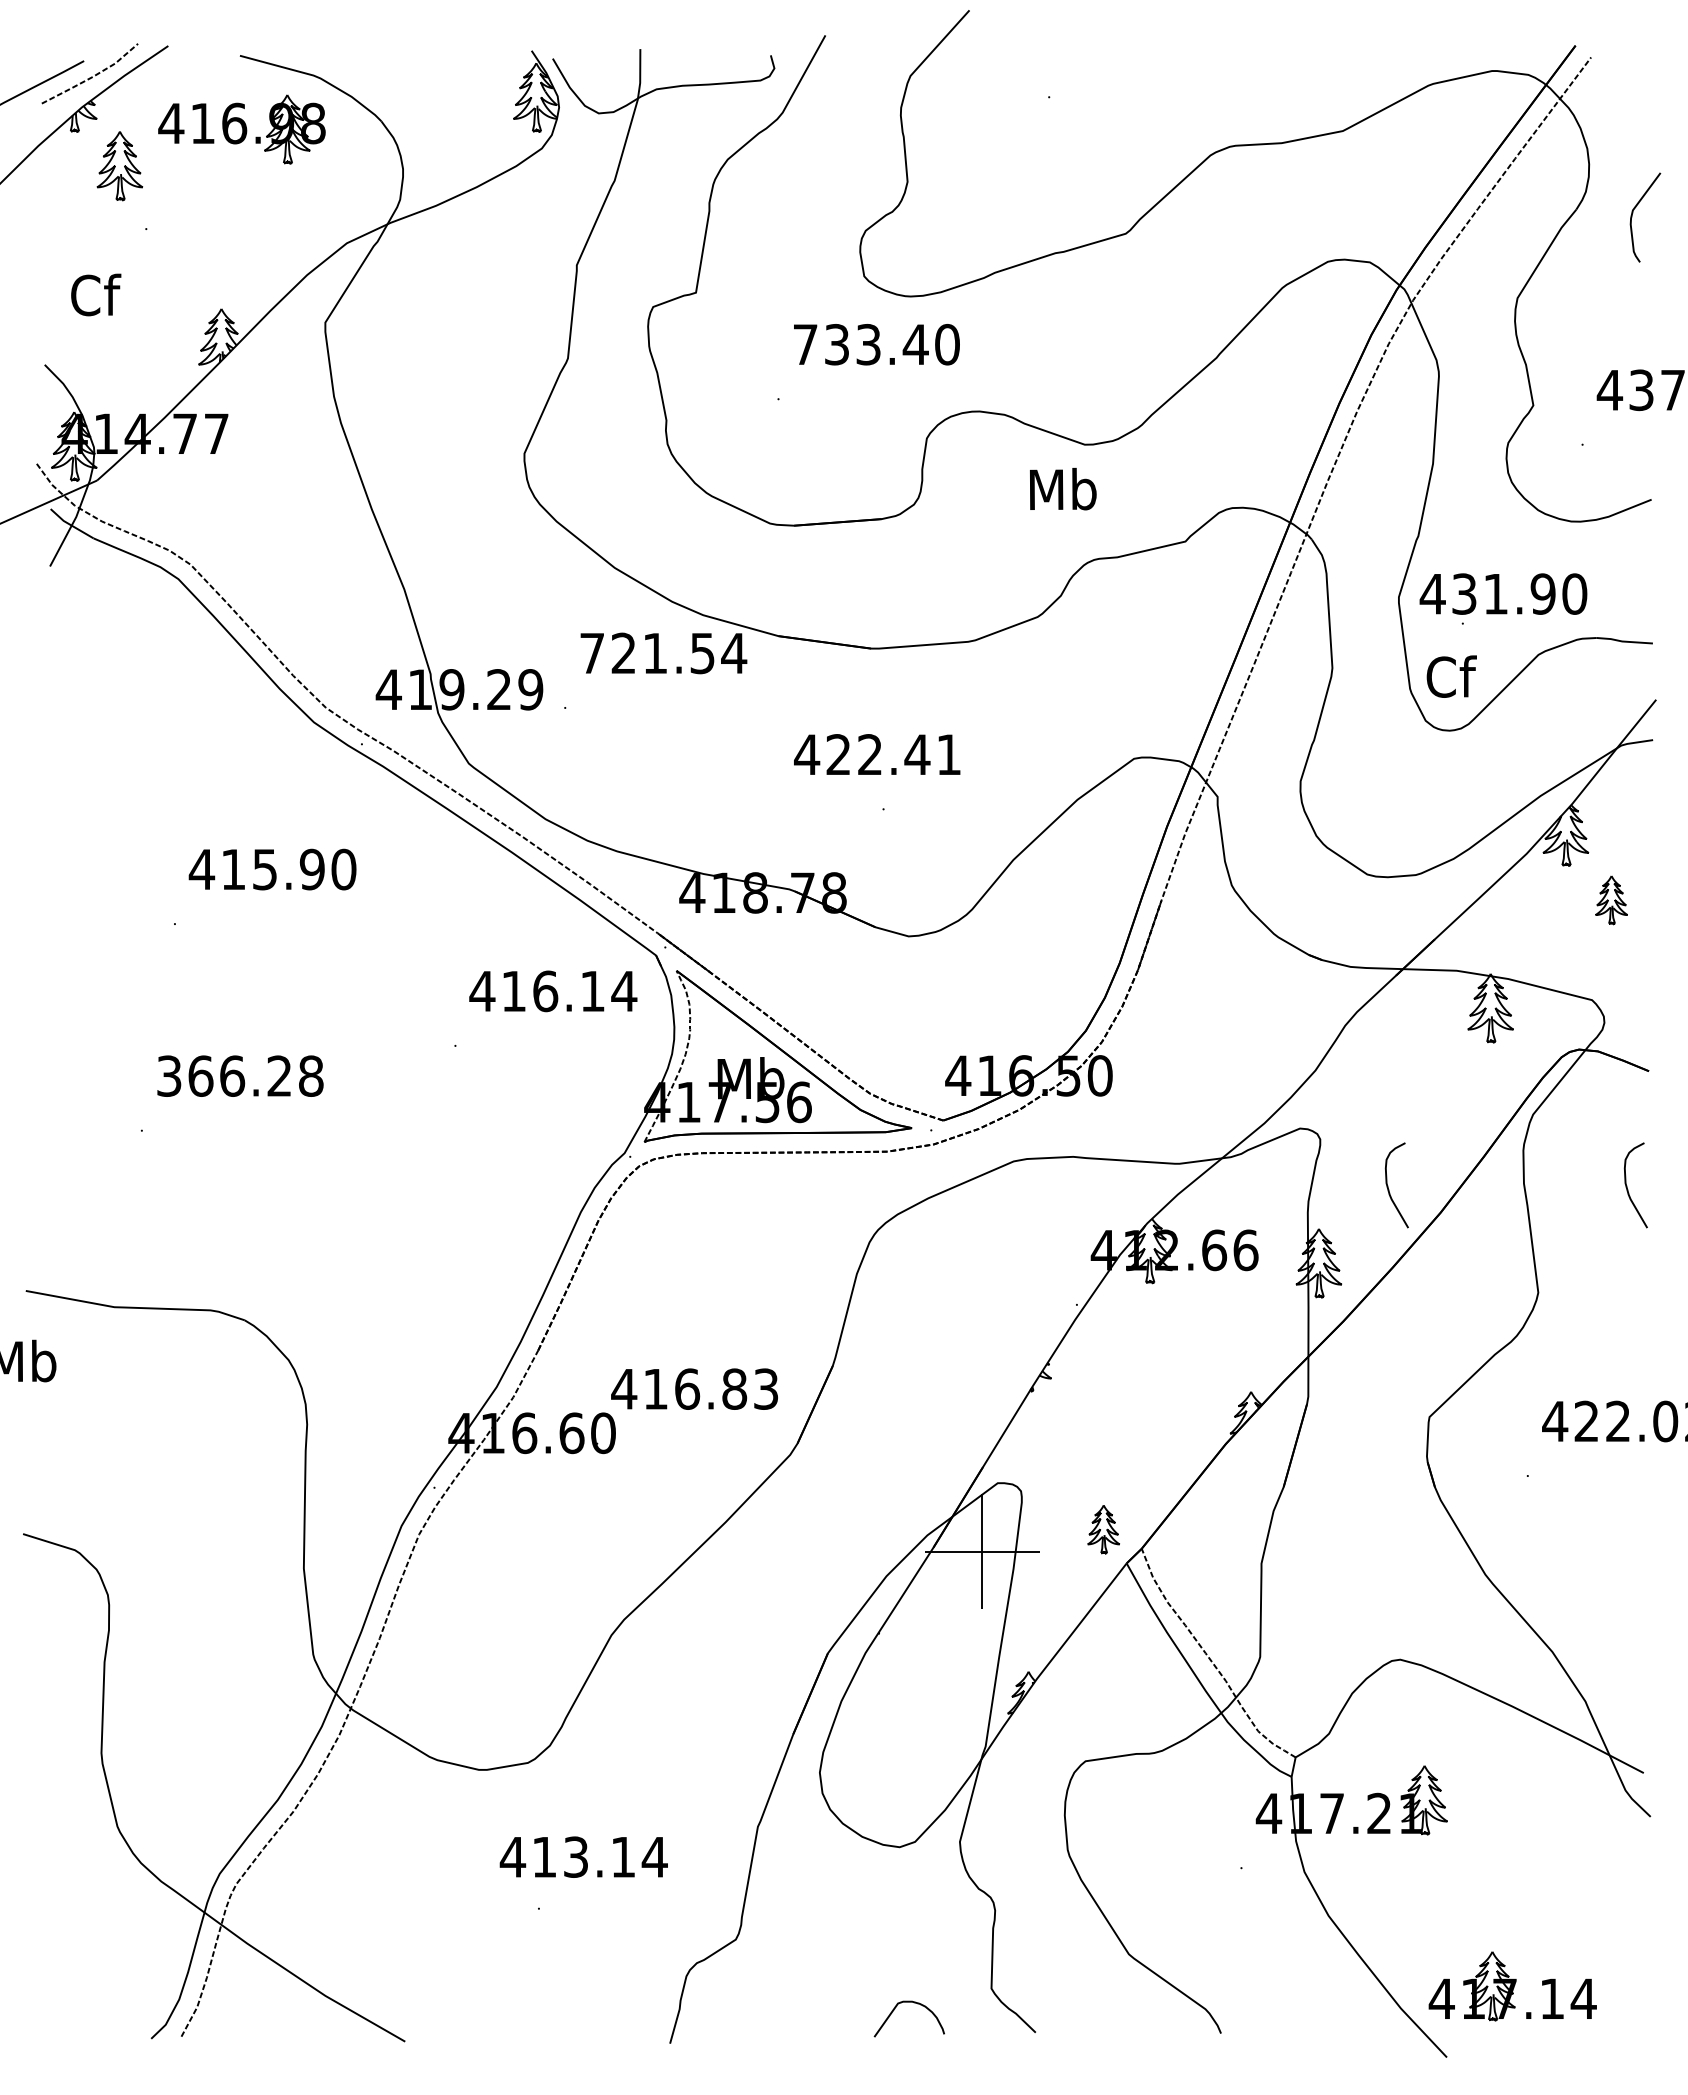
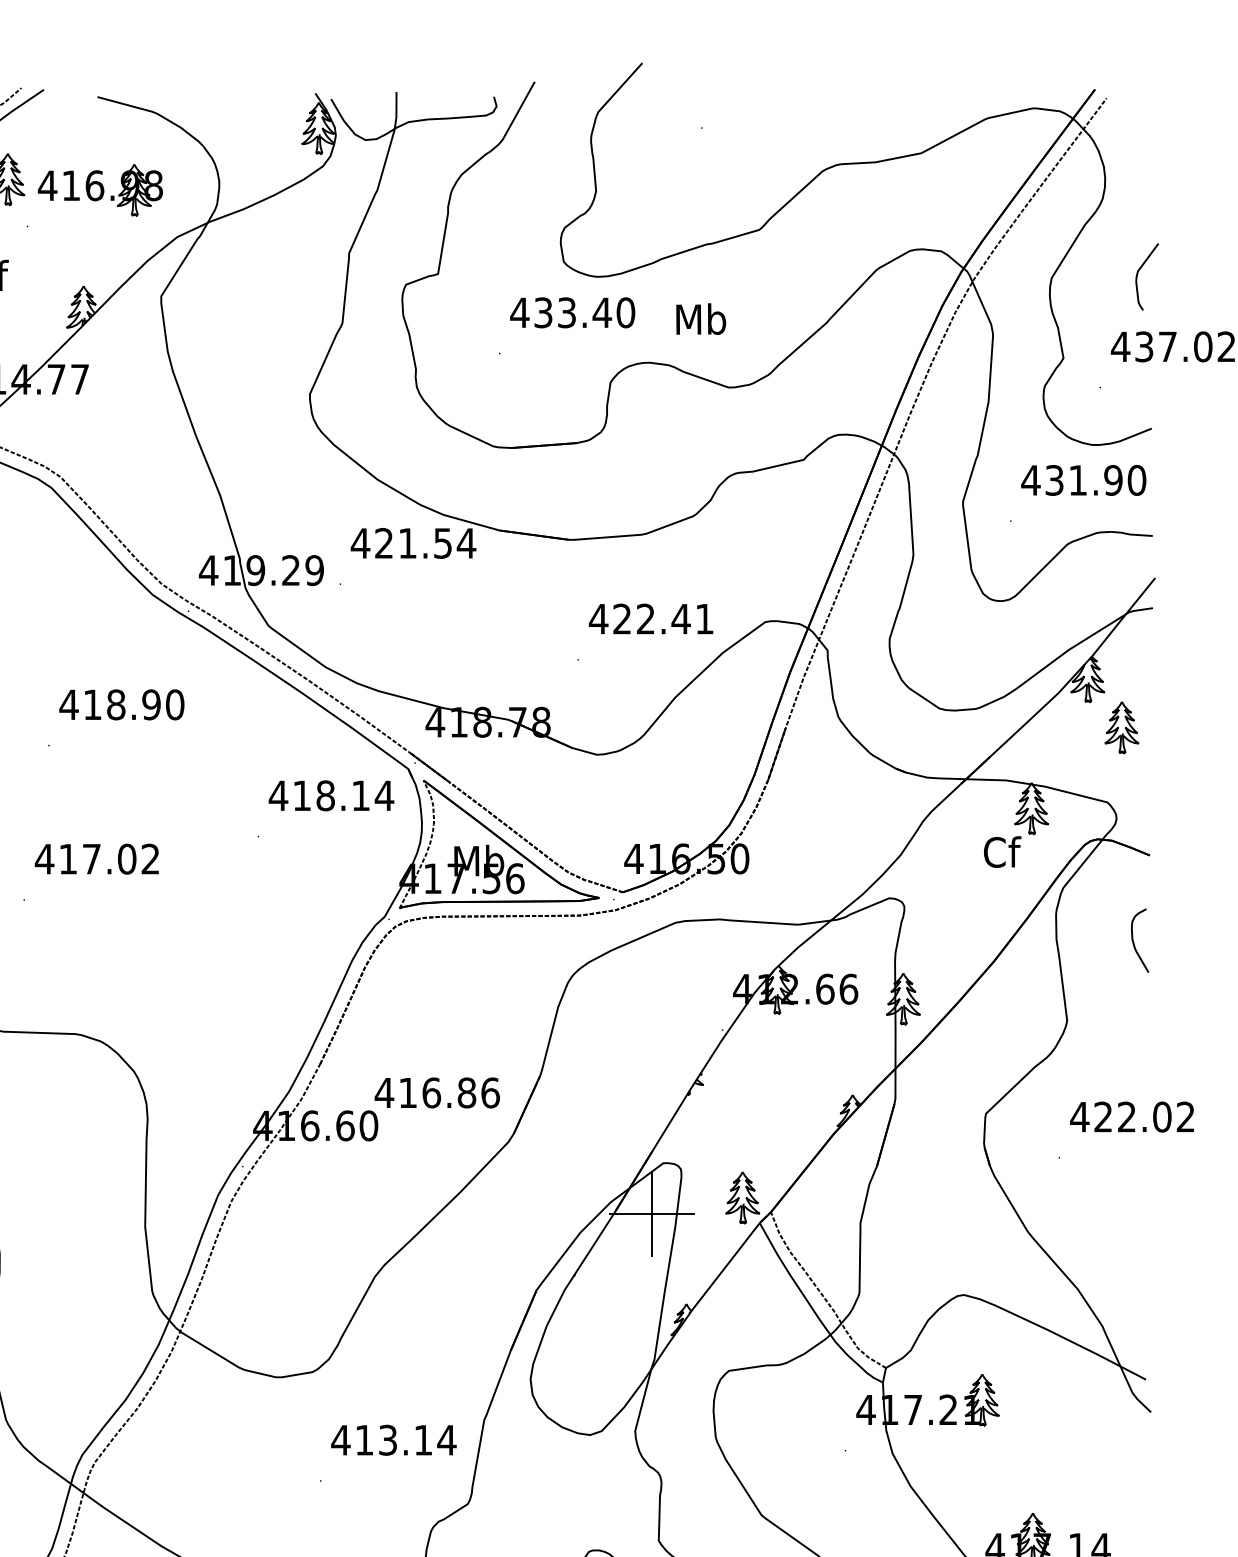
part: (241, 129) -> (100, 190), moved
curve: (1633, 213) -> (1138, 273), moved
text: (805, 344) -> (519, 312), 733.40 -> 433.40
text: (1063, 488) -> (701, 318), moved
text: (1503, 593) -> (1083, 479), moved
text: (592, 653) -> (360, 543), 721.54 -> 421.54
text: (1451, 676) -> (1002, 851), moved
text: (877, 754) -> (651, 618), moved
text: (264, 869) -> (115, 704), 415.90 -> 418.90
part: (1611, 900) -> (1121, 727), size x1.43
text: (545, 991) -> (325, 795), 416.14 -> 418.14
text: (239, 1075) -> (97, 858), 366.28 -> 417.02
curve: (1388, 1185) -> (955, 940), removed
text: (766, 1388) -> (490, 1092), 416.83 -> 416.86
part: (1103, 1529) -> (742, 1197), size x1.43
text: (583, 1856) -> (393, 1439), moved

